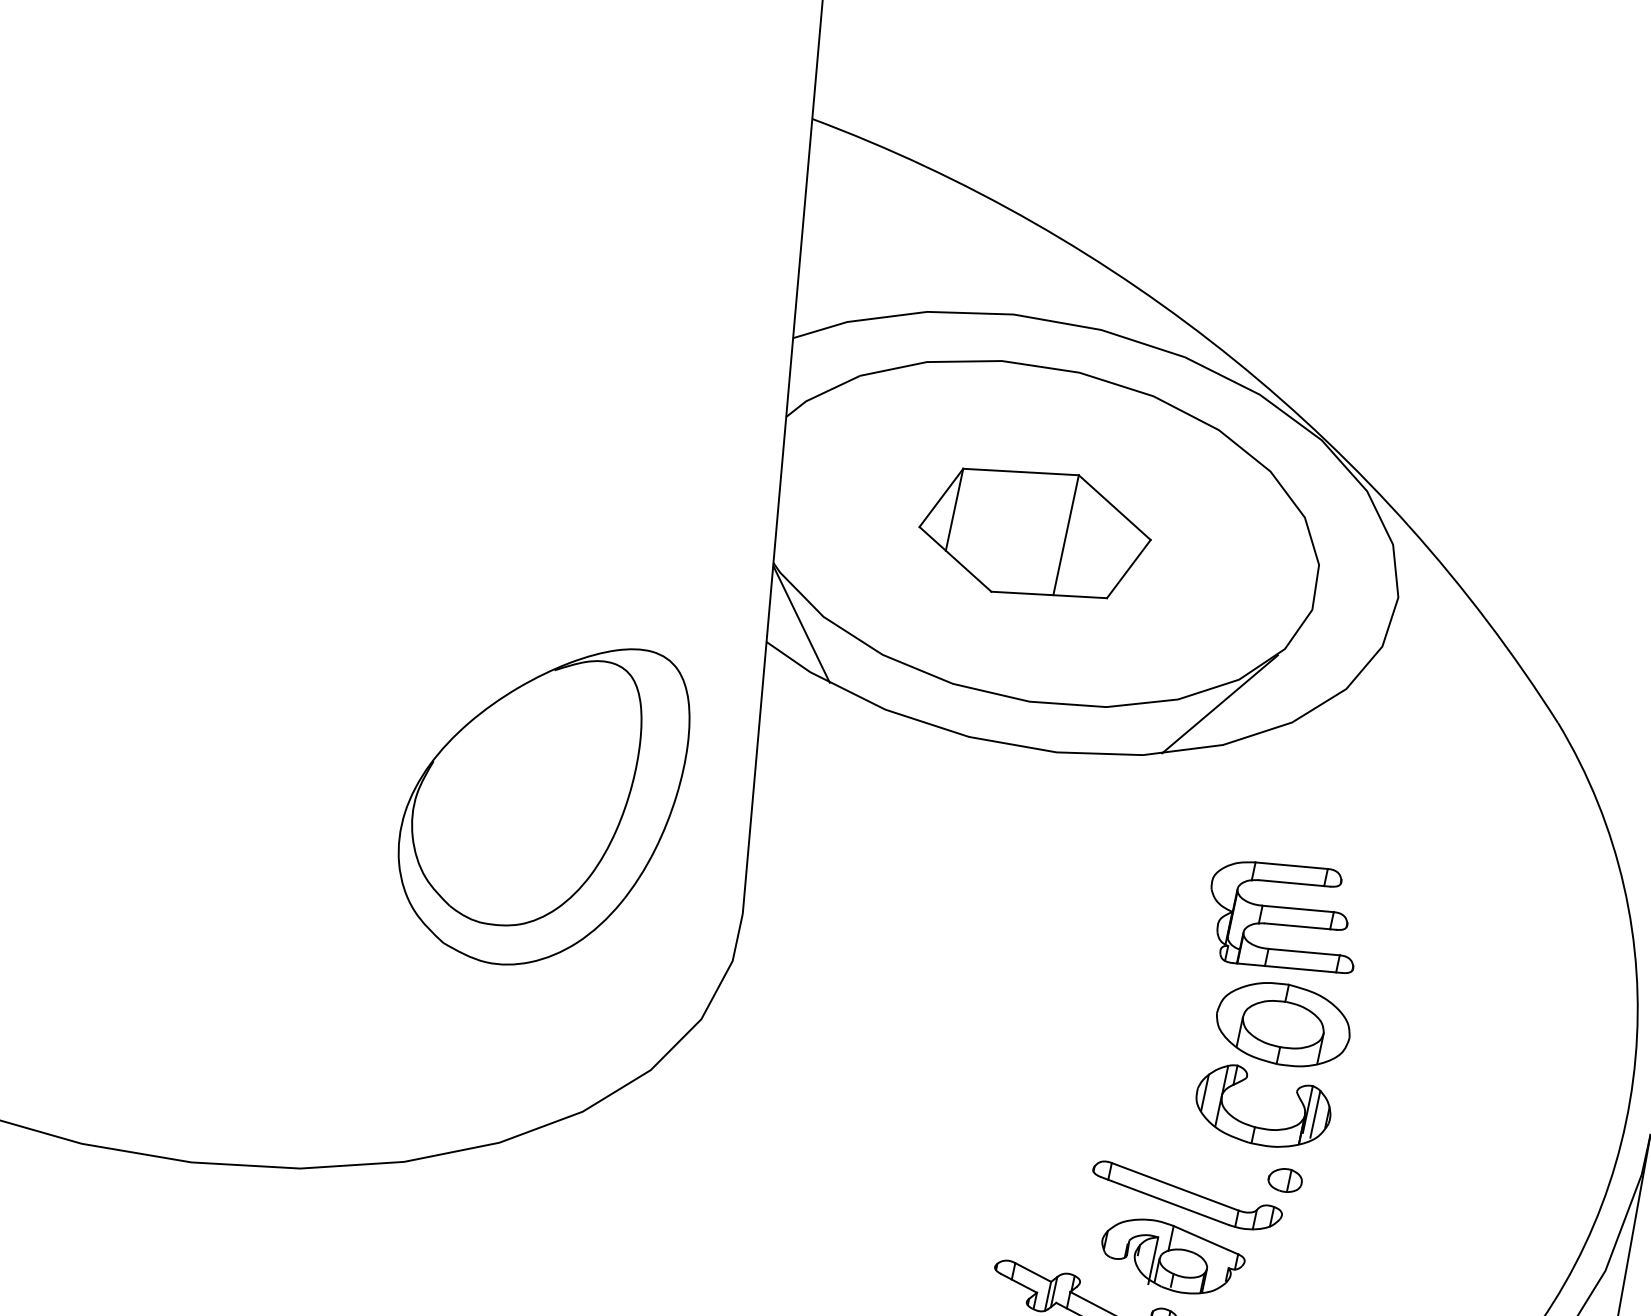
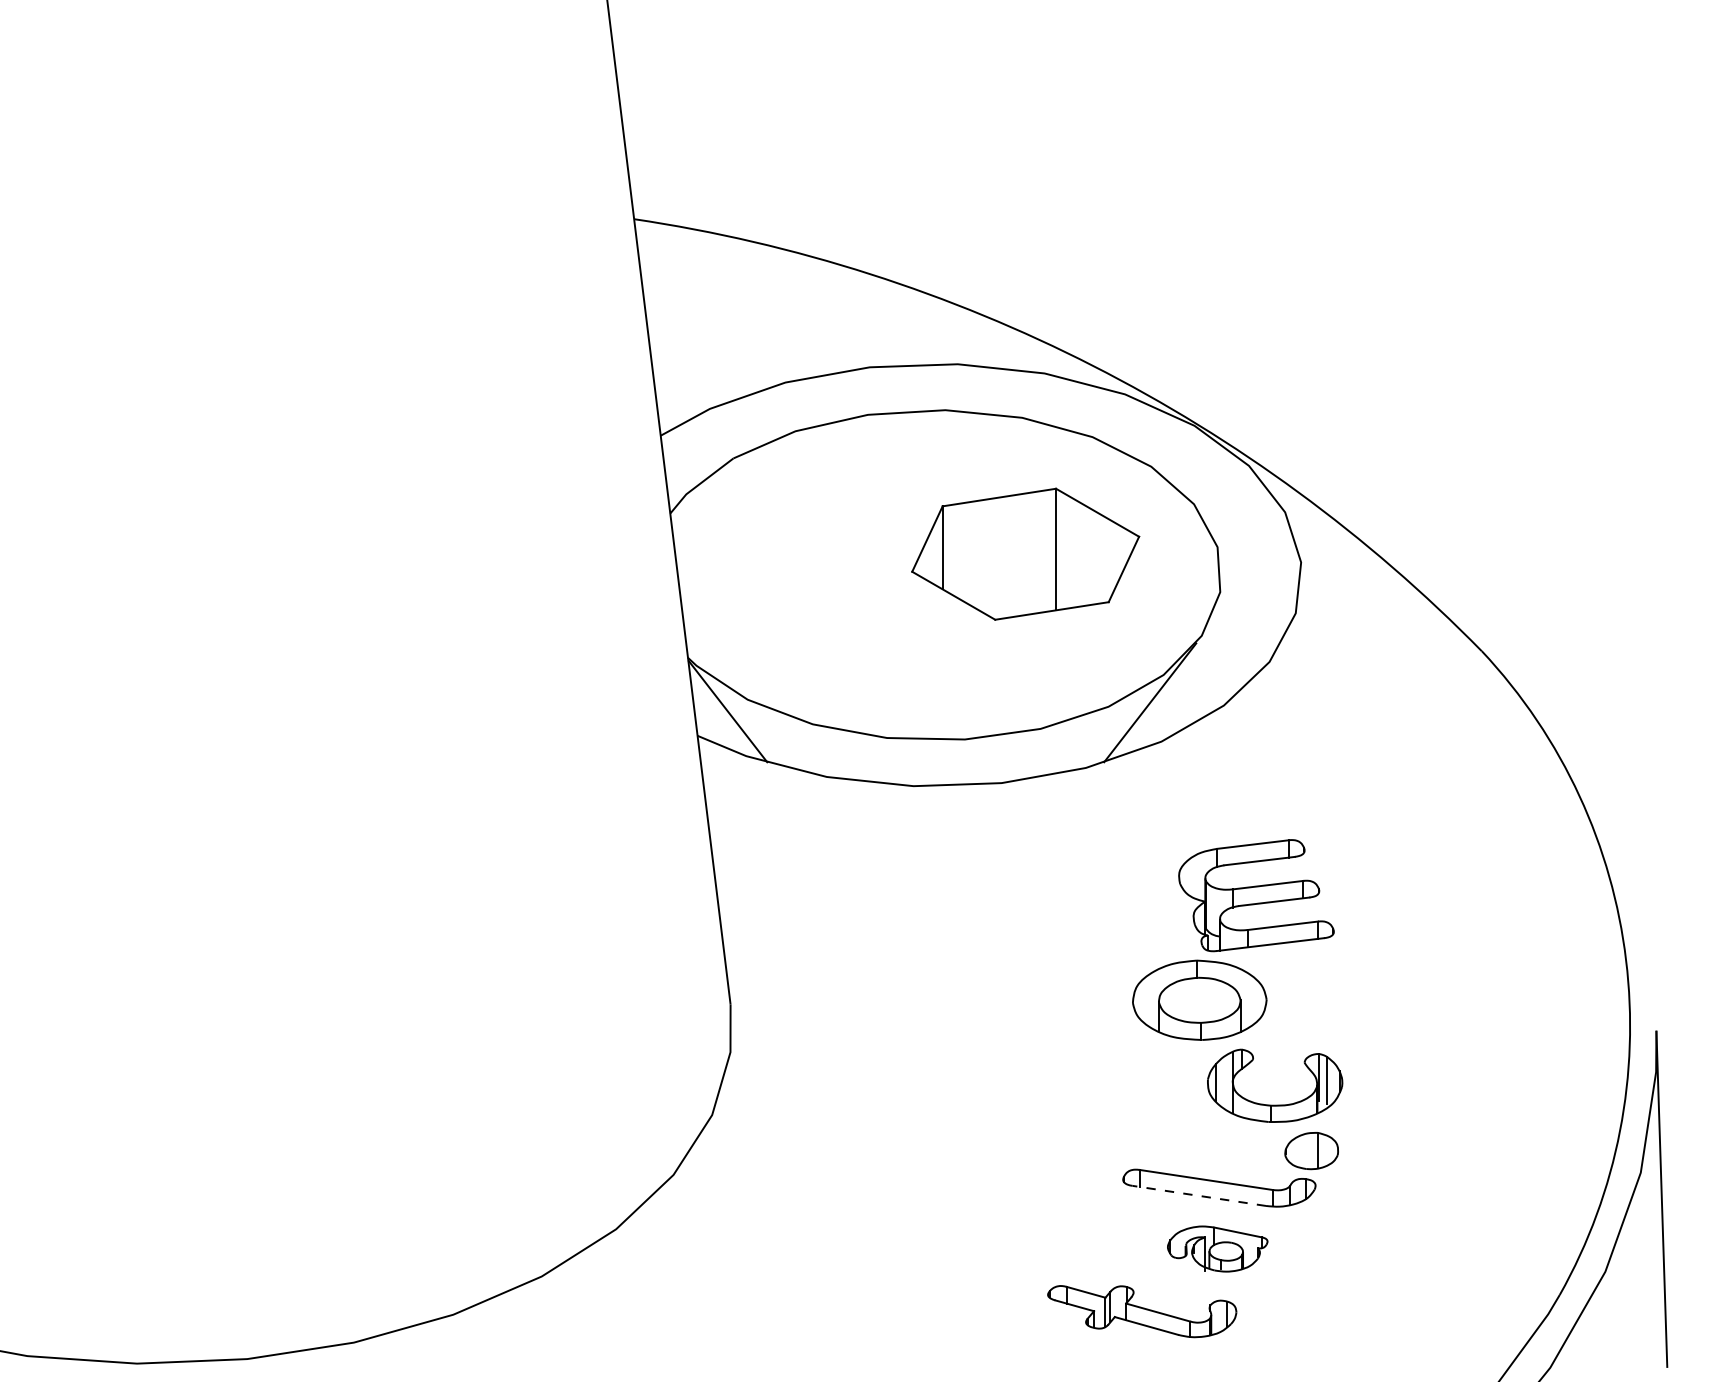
part: (1035, 532) -> (1025, 553), moved
part: (541, 801) -> (512, 936), removed
part: (1283, 1023) -> (1199, 999), moved
part: (1285, 1179) -> (1311, 1150), size x1.6
line: (1164, 1200) -> (1198, 1195), solid -> dashed
part: (1171, 1256) -> (1217, 1248), size x0.7

